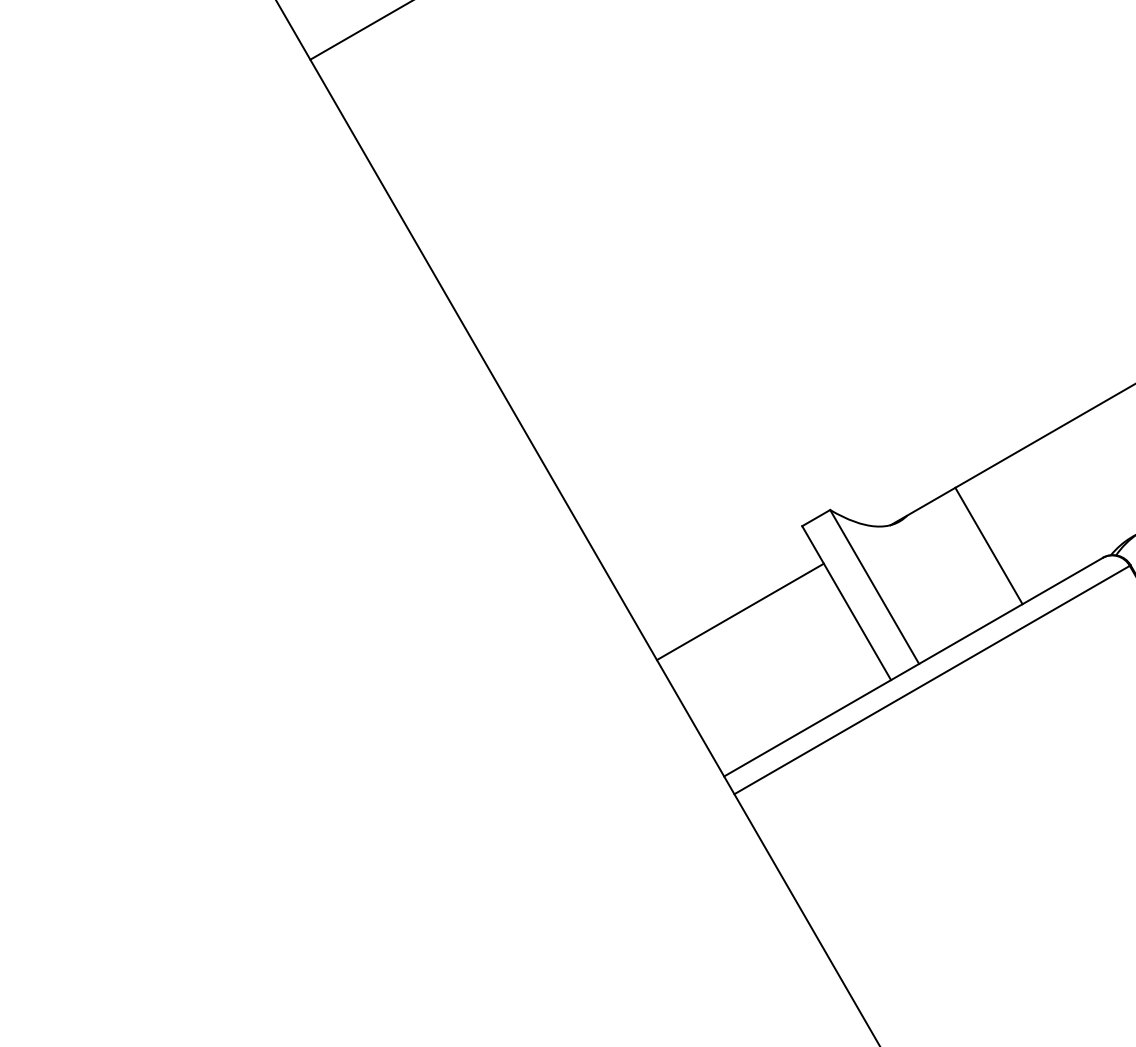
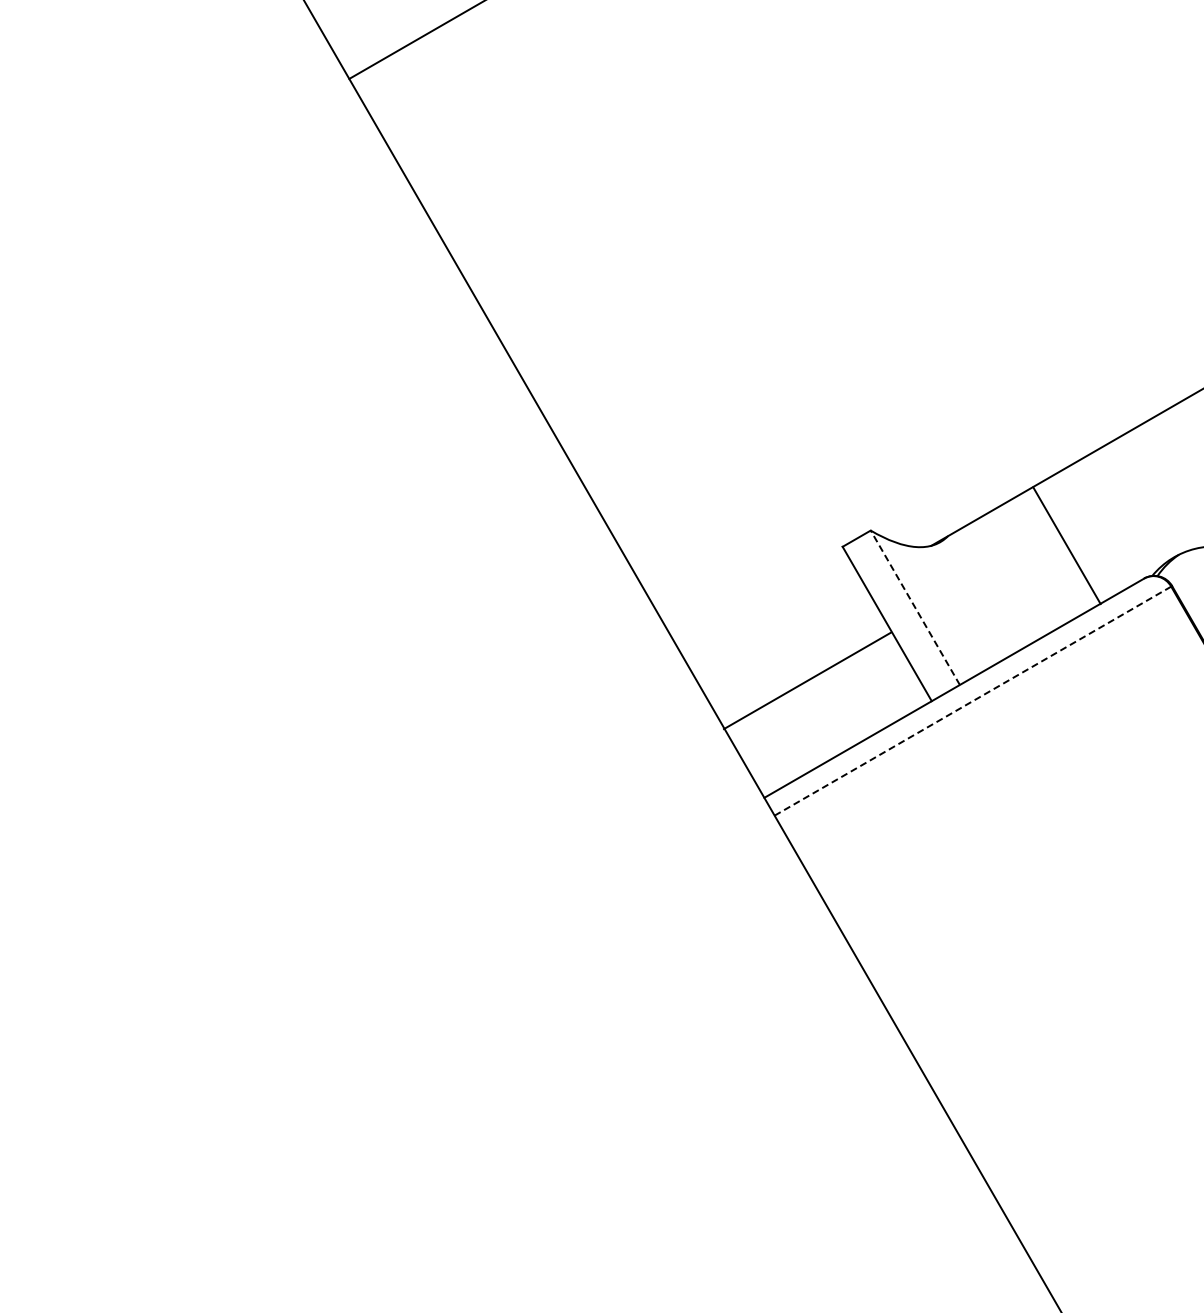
line: (988, 545) -> (1066, 545), moved
line: (874, 586) -> (915, 607), solid -> dashed
line: (740, 611) -> (807, 680), moved
line: (931, 680) -> (972, 701), solid -> dashed

